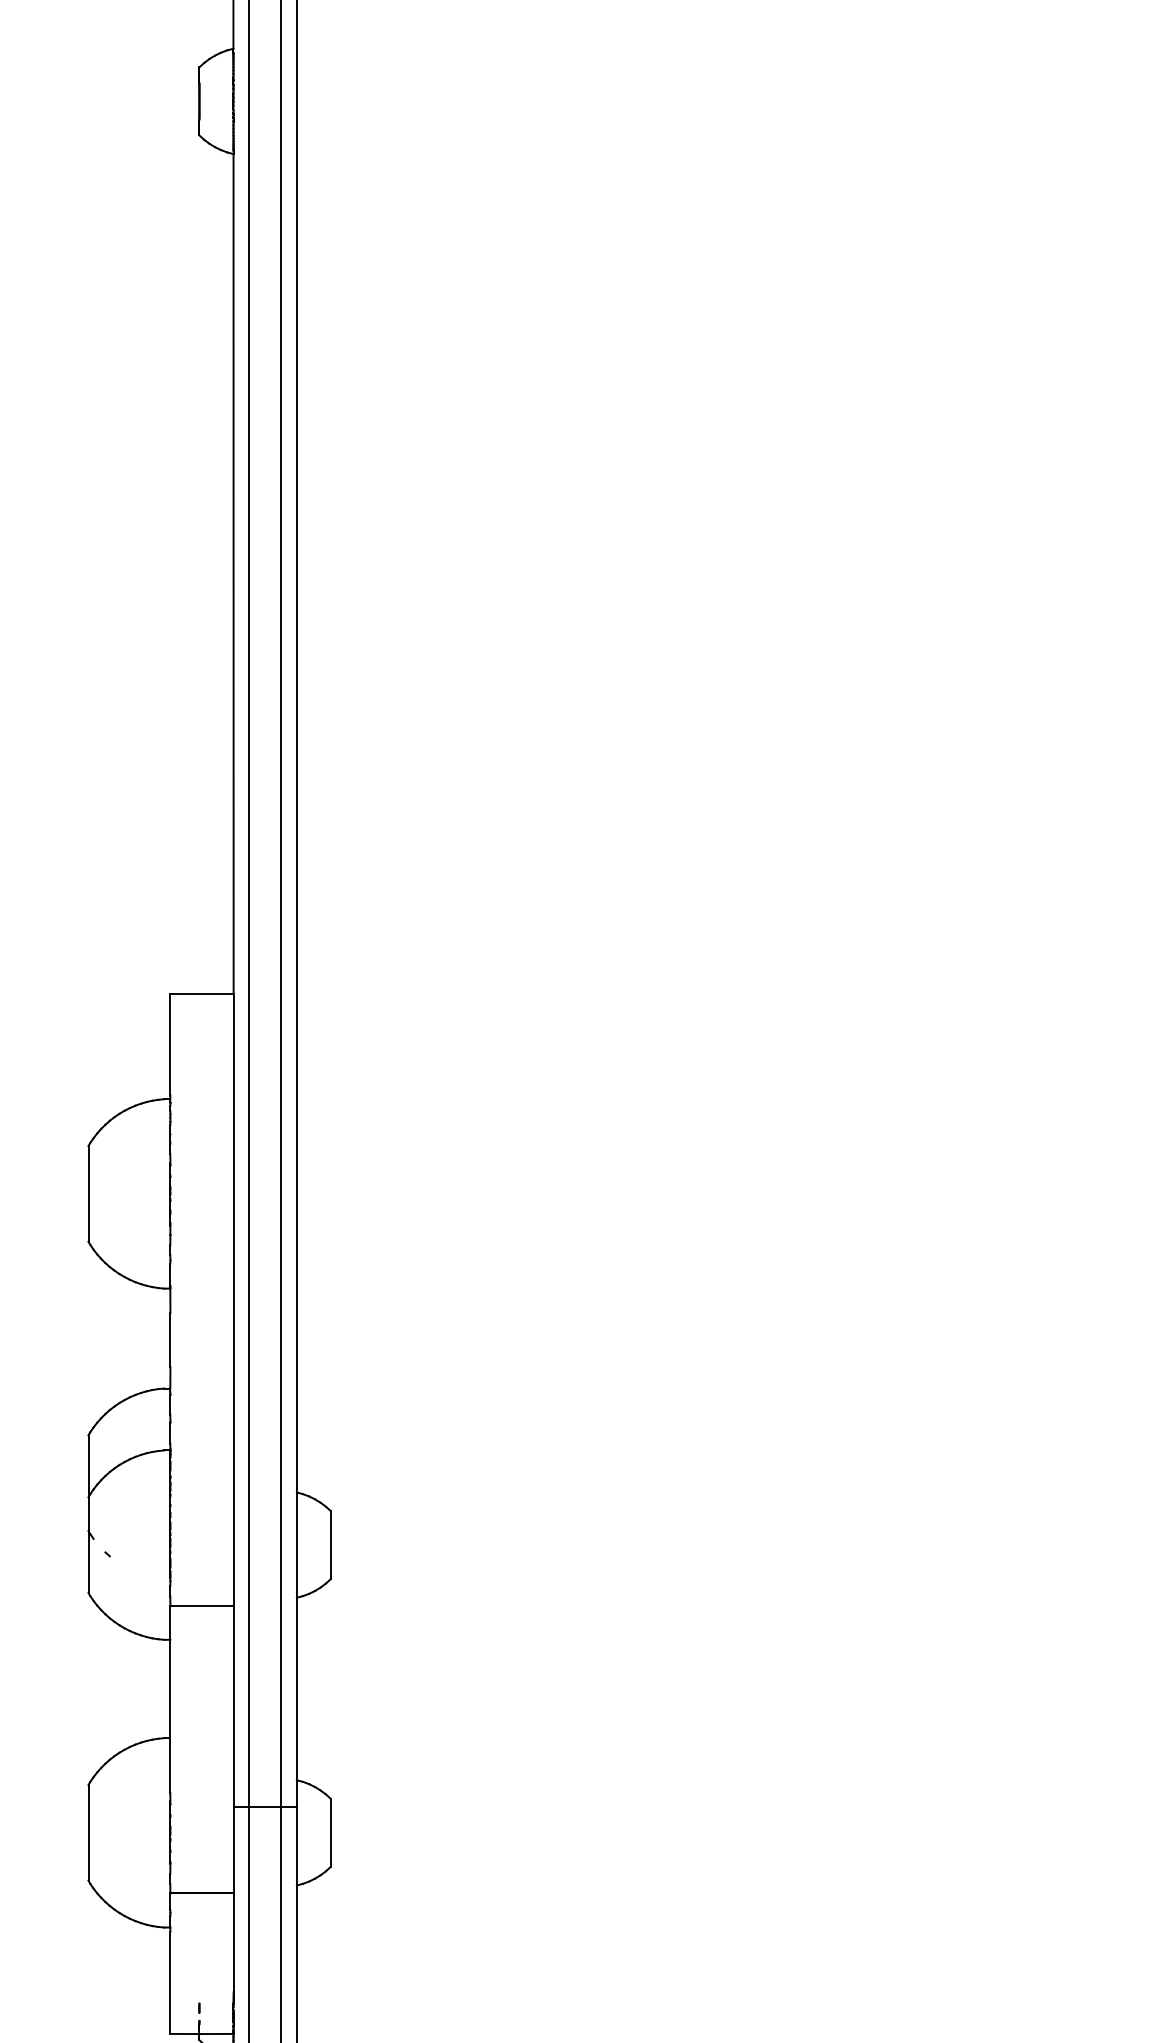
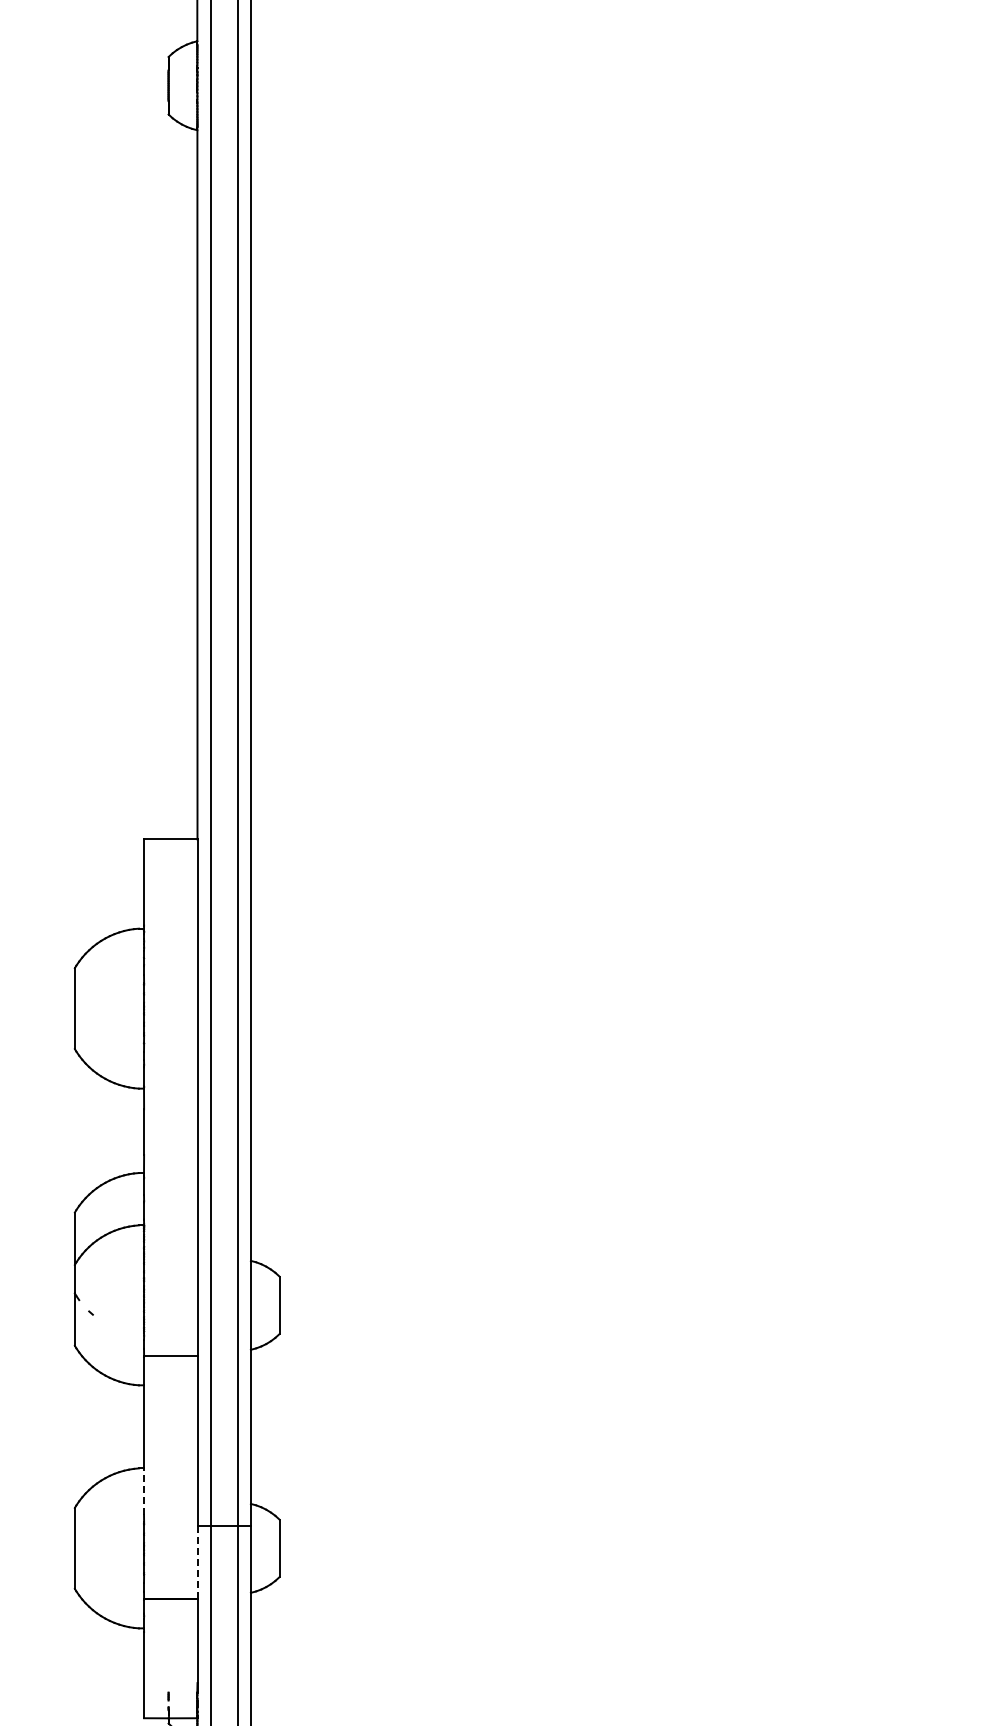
line: (170, 1765) -> (144, 1491), solid -> dashed
line: (233, 1850) -> (197, 1563), solid -> dashed

